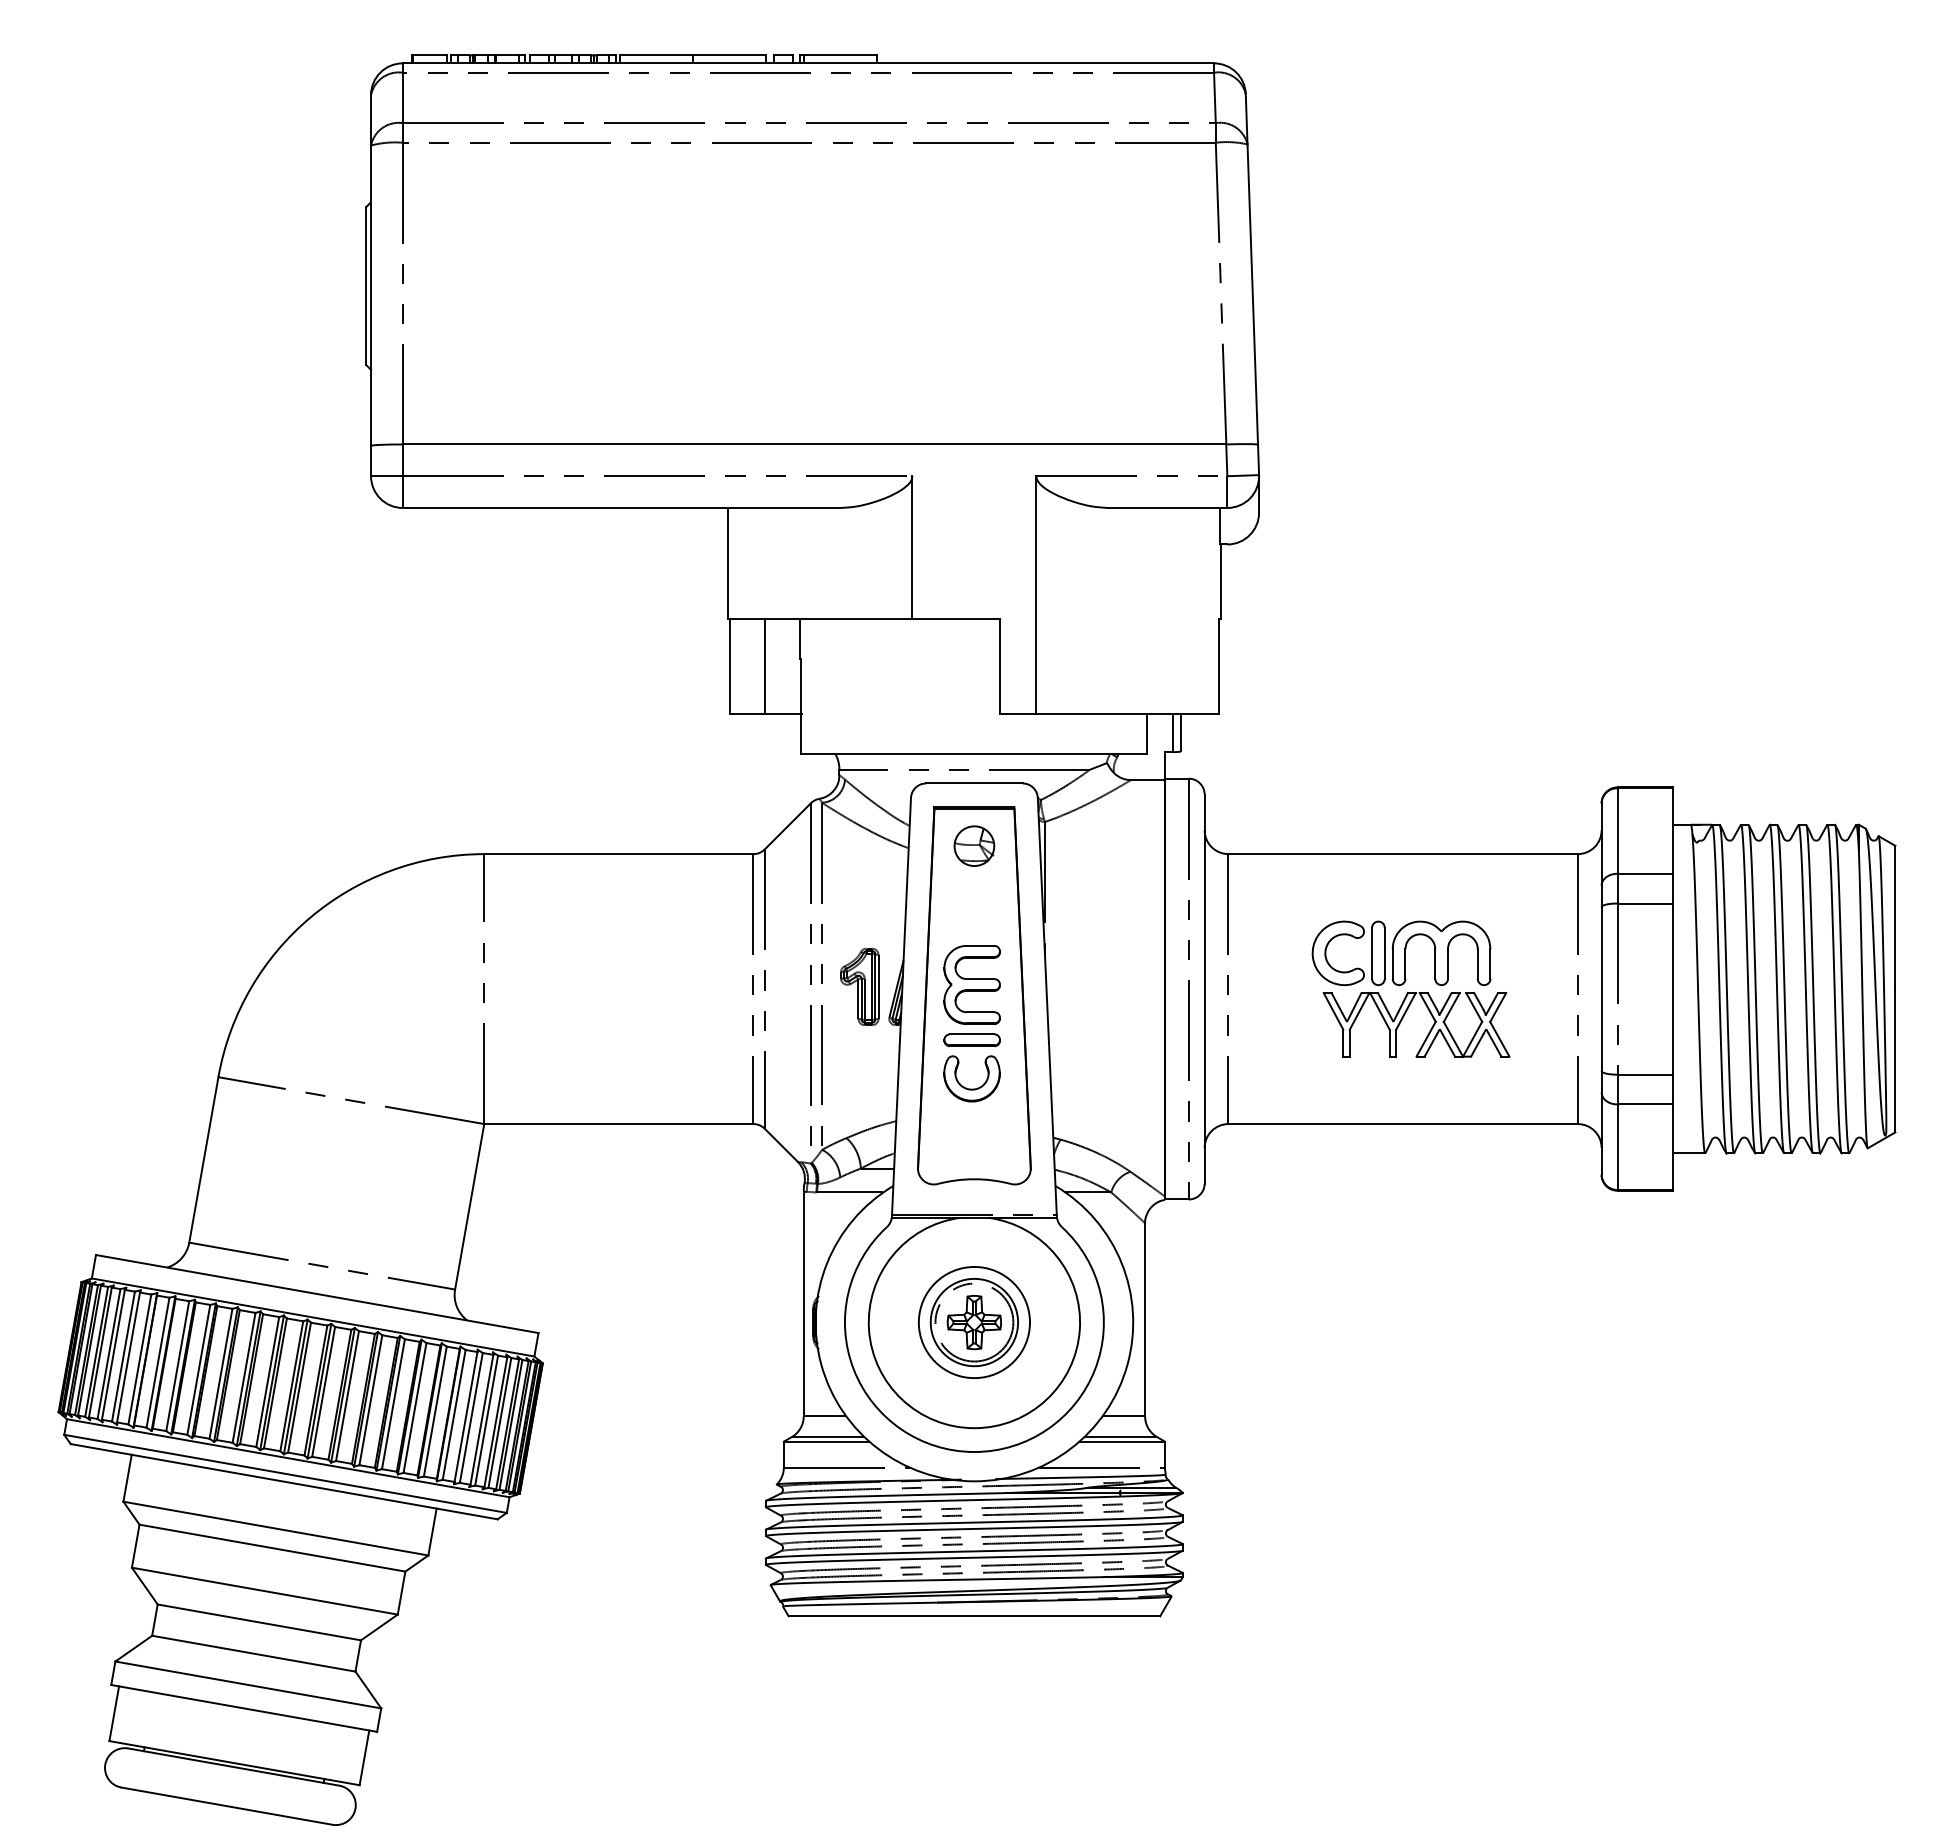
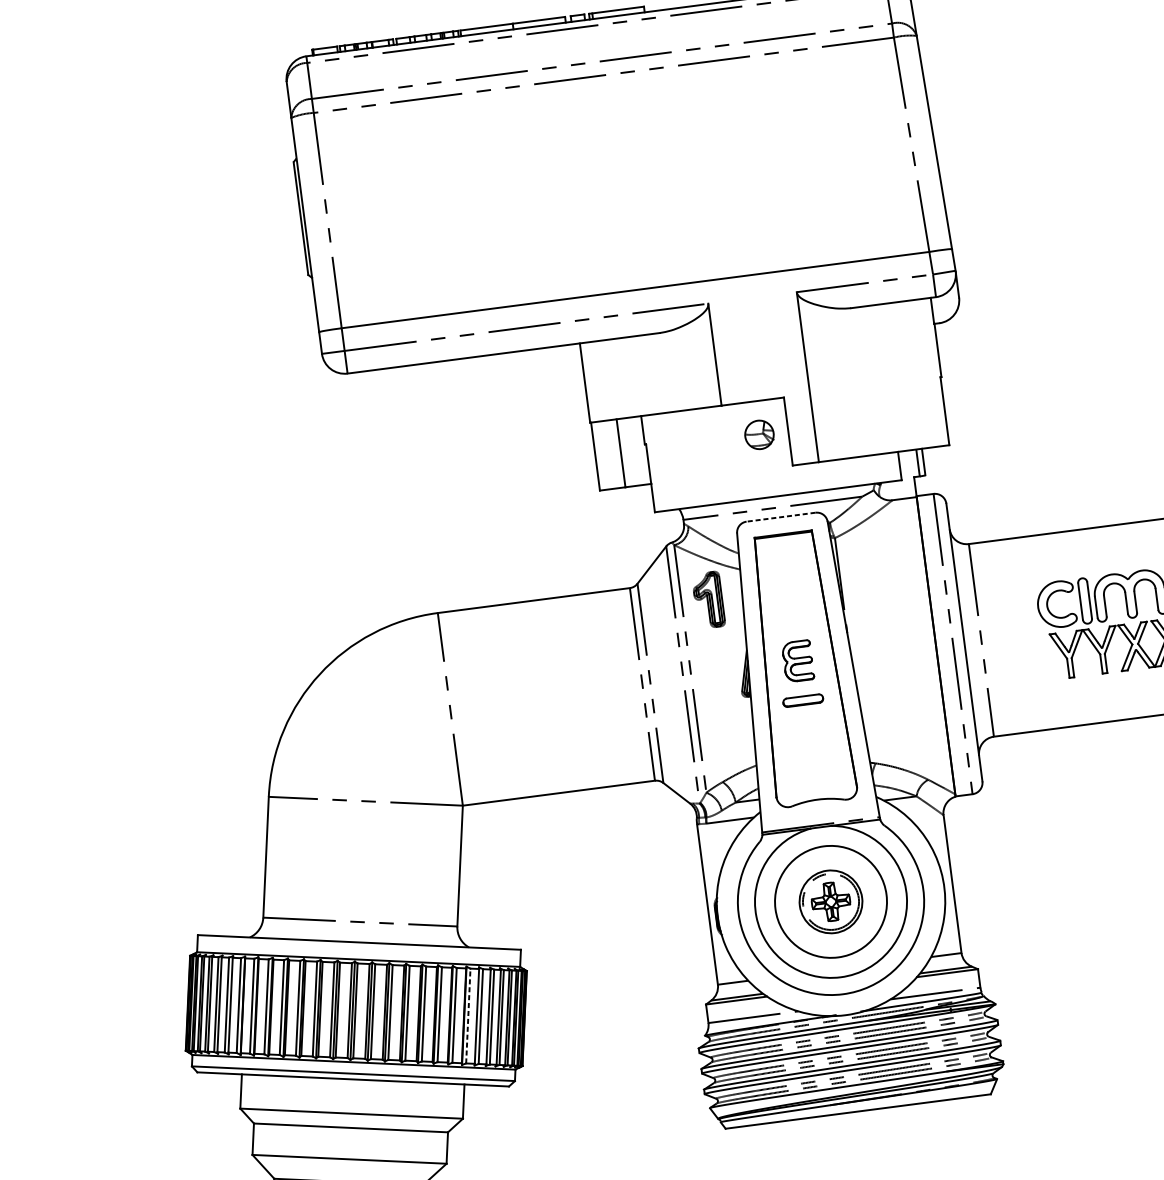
line: (973, 783) -> (780, 517), solid -> dashed
part: (974, 845) -> (759, 434), moved
part: (971, 984) -> (797, 660), size x0.7
part: (859, 986) -> (708, 599), moved
part: (971, 1088) -> (807, 735), removed
circle: (974, 1322) -> (831, 901), size x1.4
line: (454, 1414) -> (468, 1015), solid -> dashed

